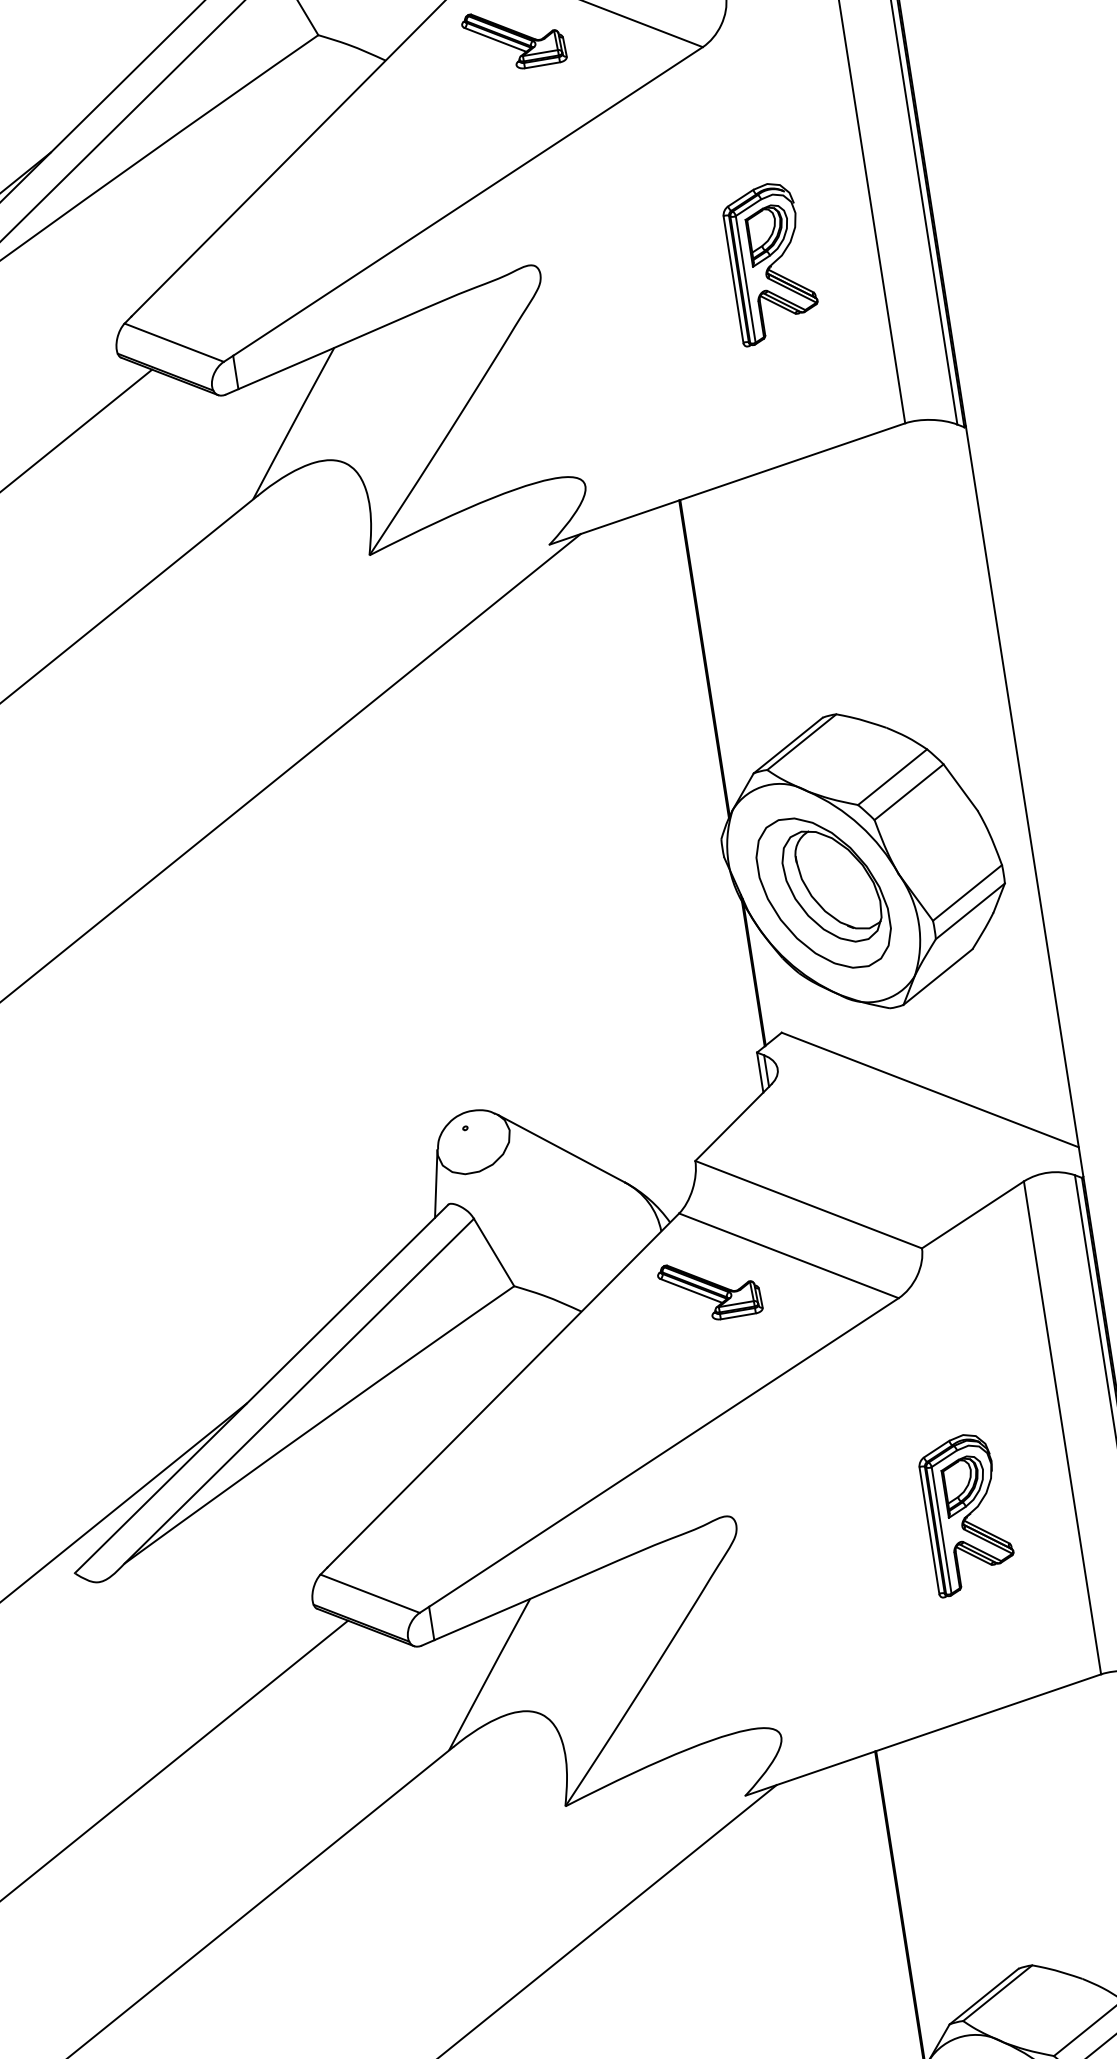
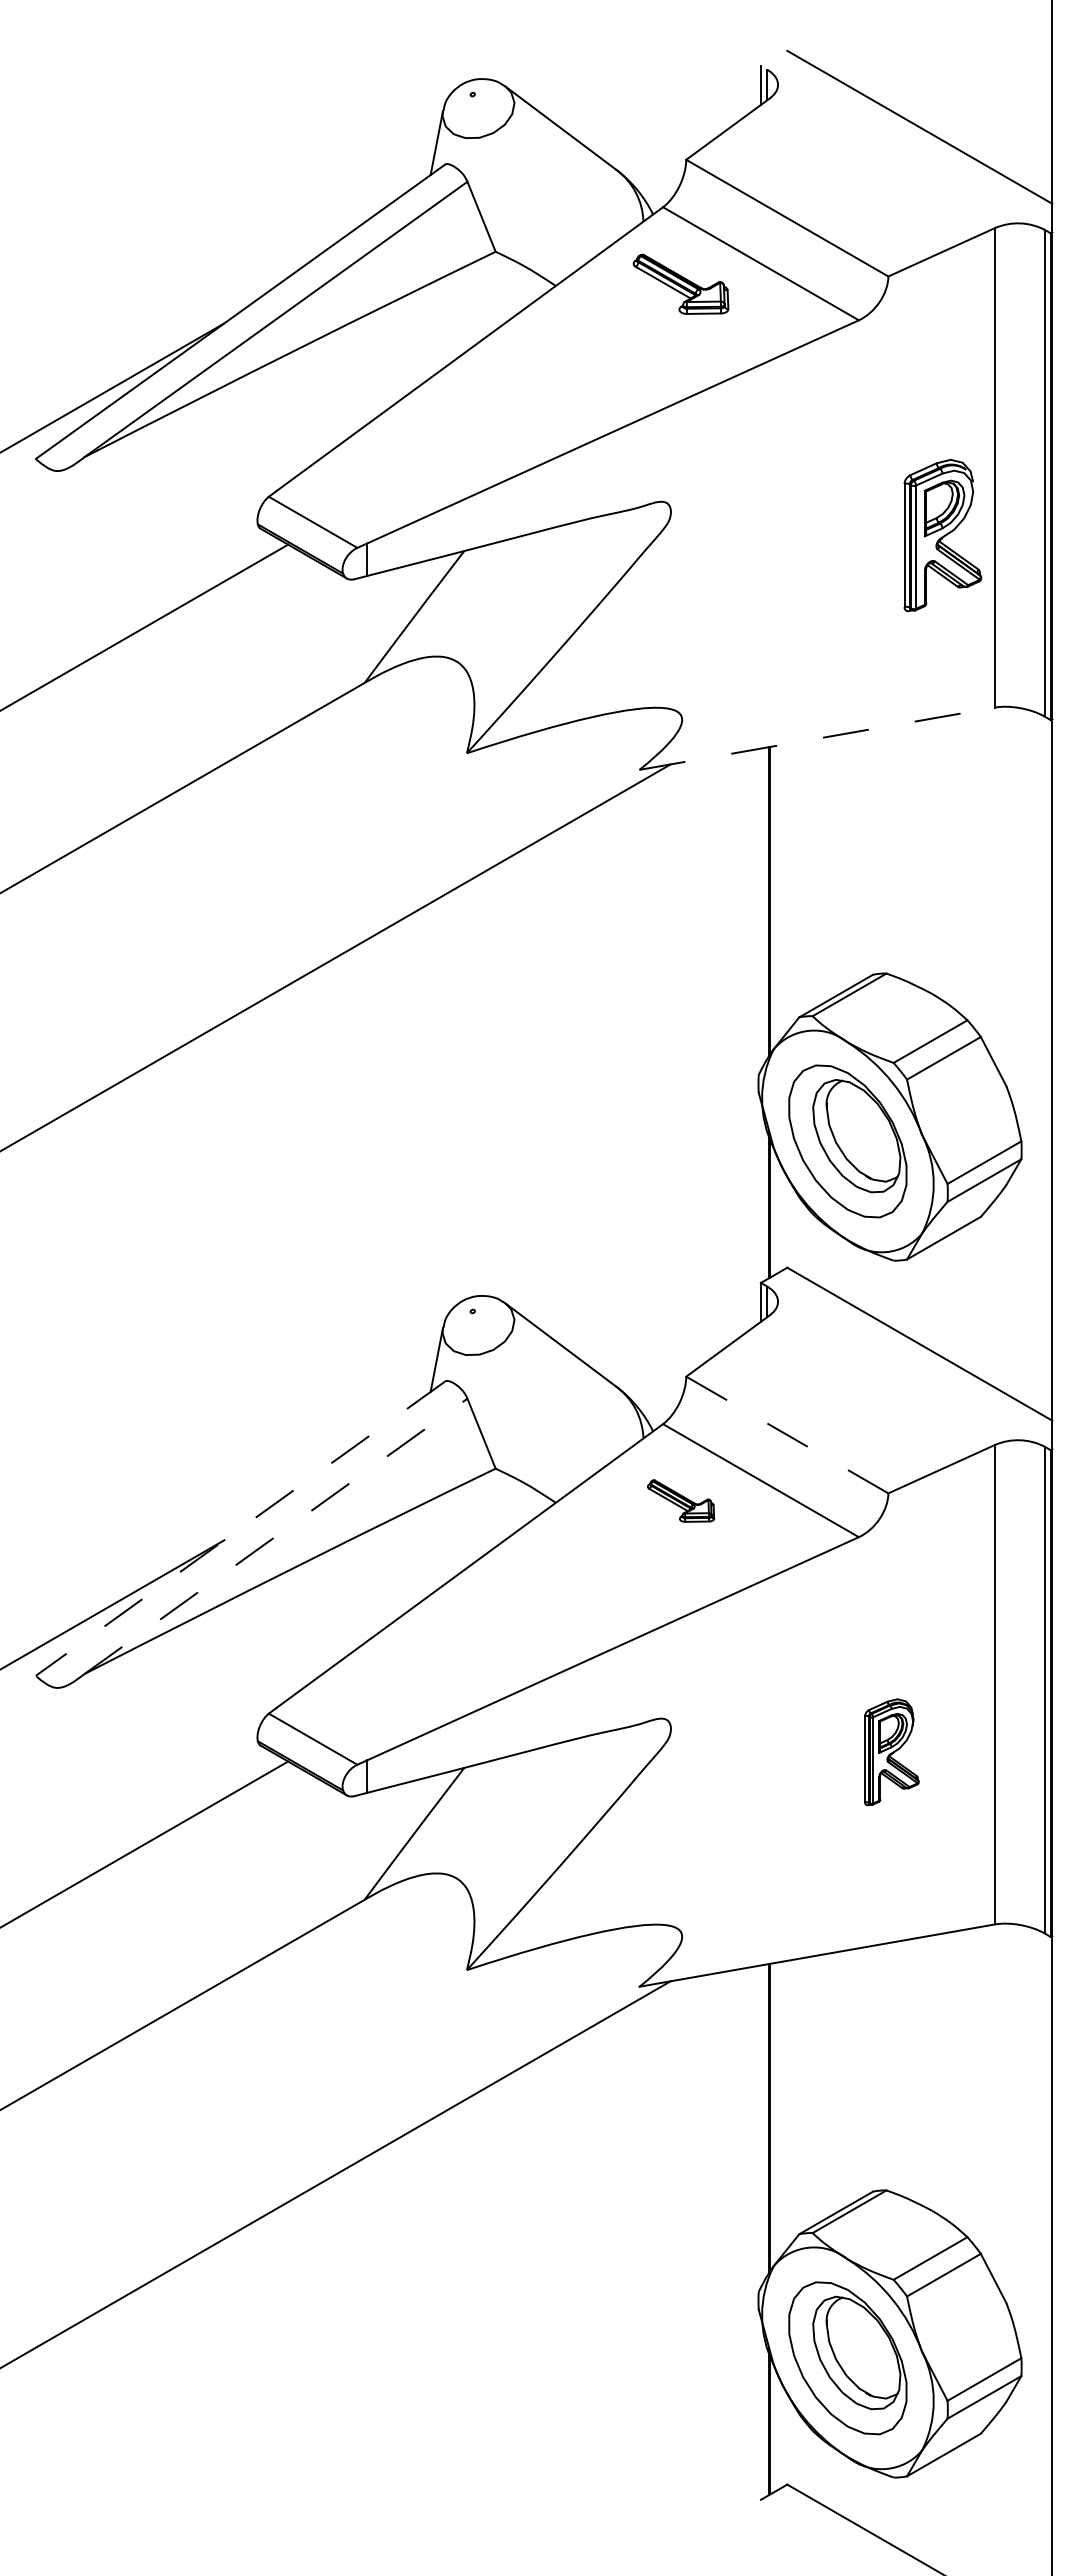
part: (770, 263) -> (942, 535), moved
line: (727, 483) -> (817, 738), solid -> dashed
line: (808, 1205) -> (787, 1435), solid -> dashed
part: (709, 1289) -> (680, 1500), size x0.7
line: (261, 1388) -> (240, 1528), solid -> dashed
line: (299, 1391) -> (276, 1536), solid -> dashed
part: (966, 1513) -> (891, 1751), size x0.7

